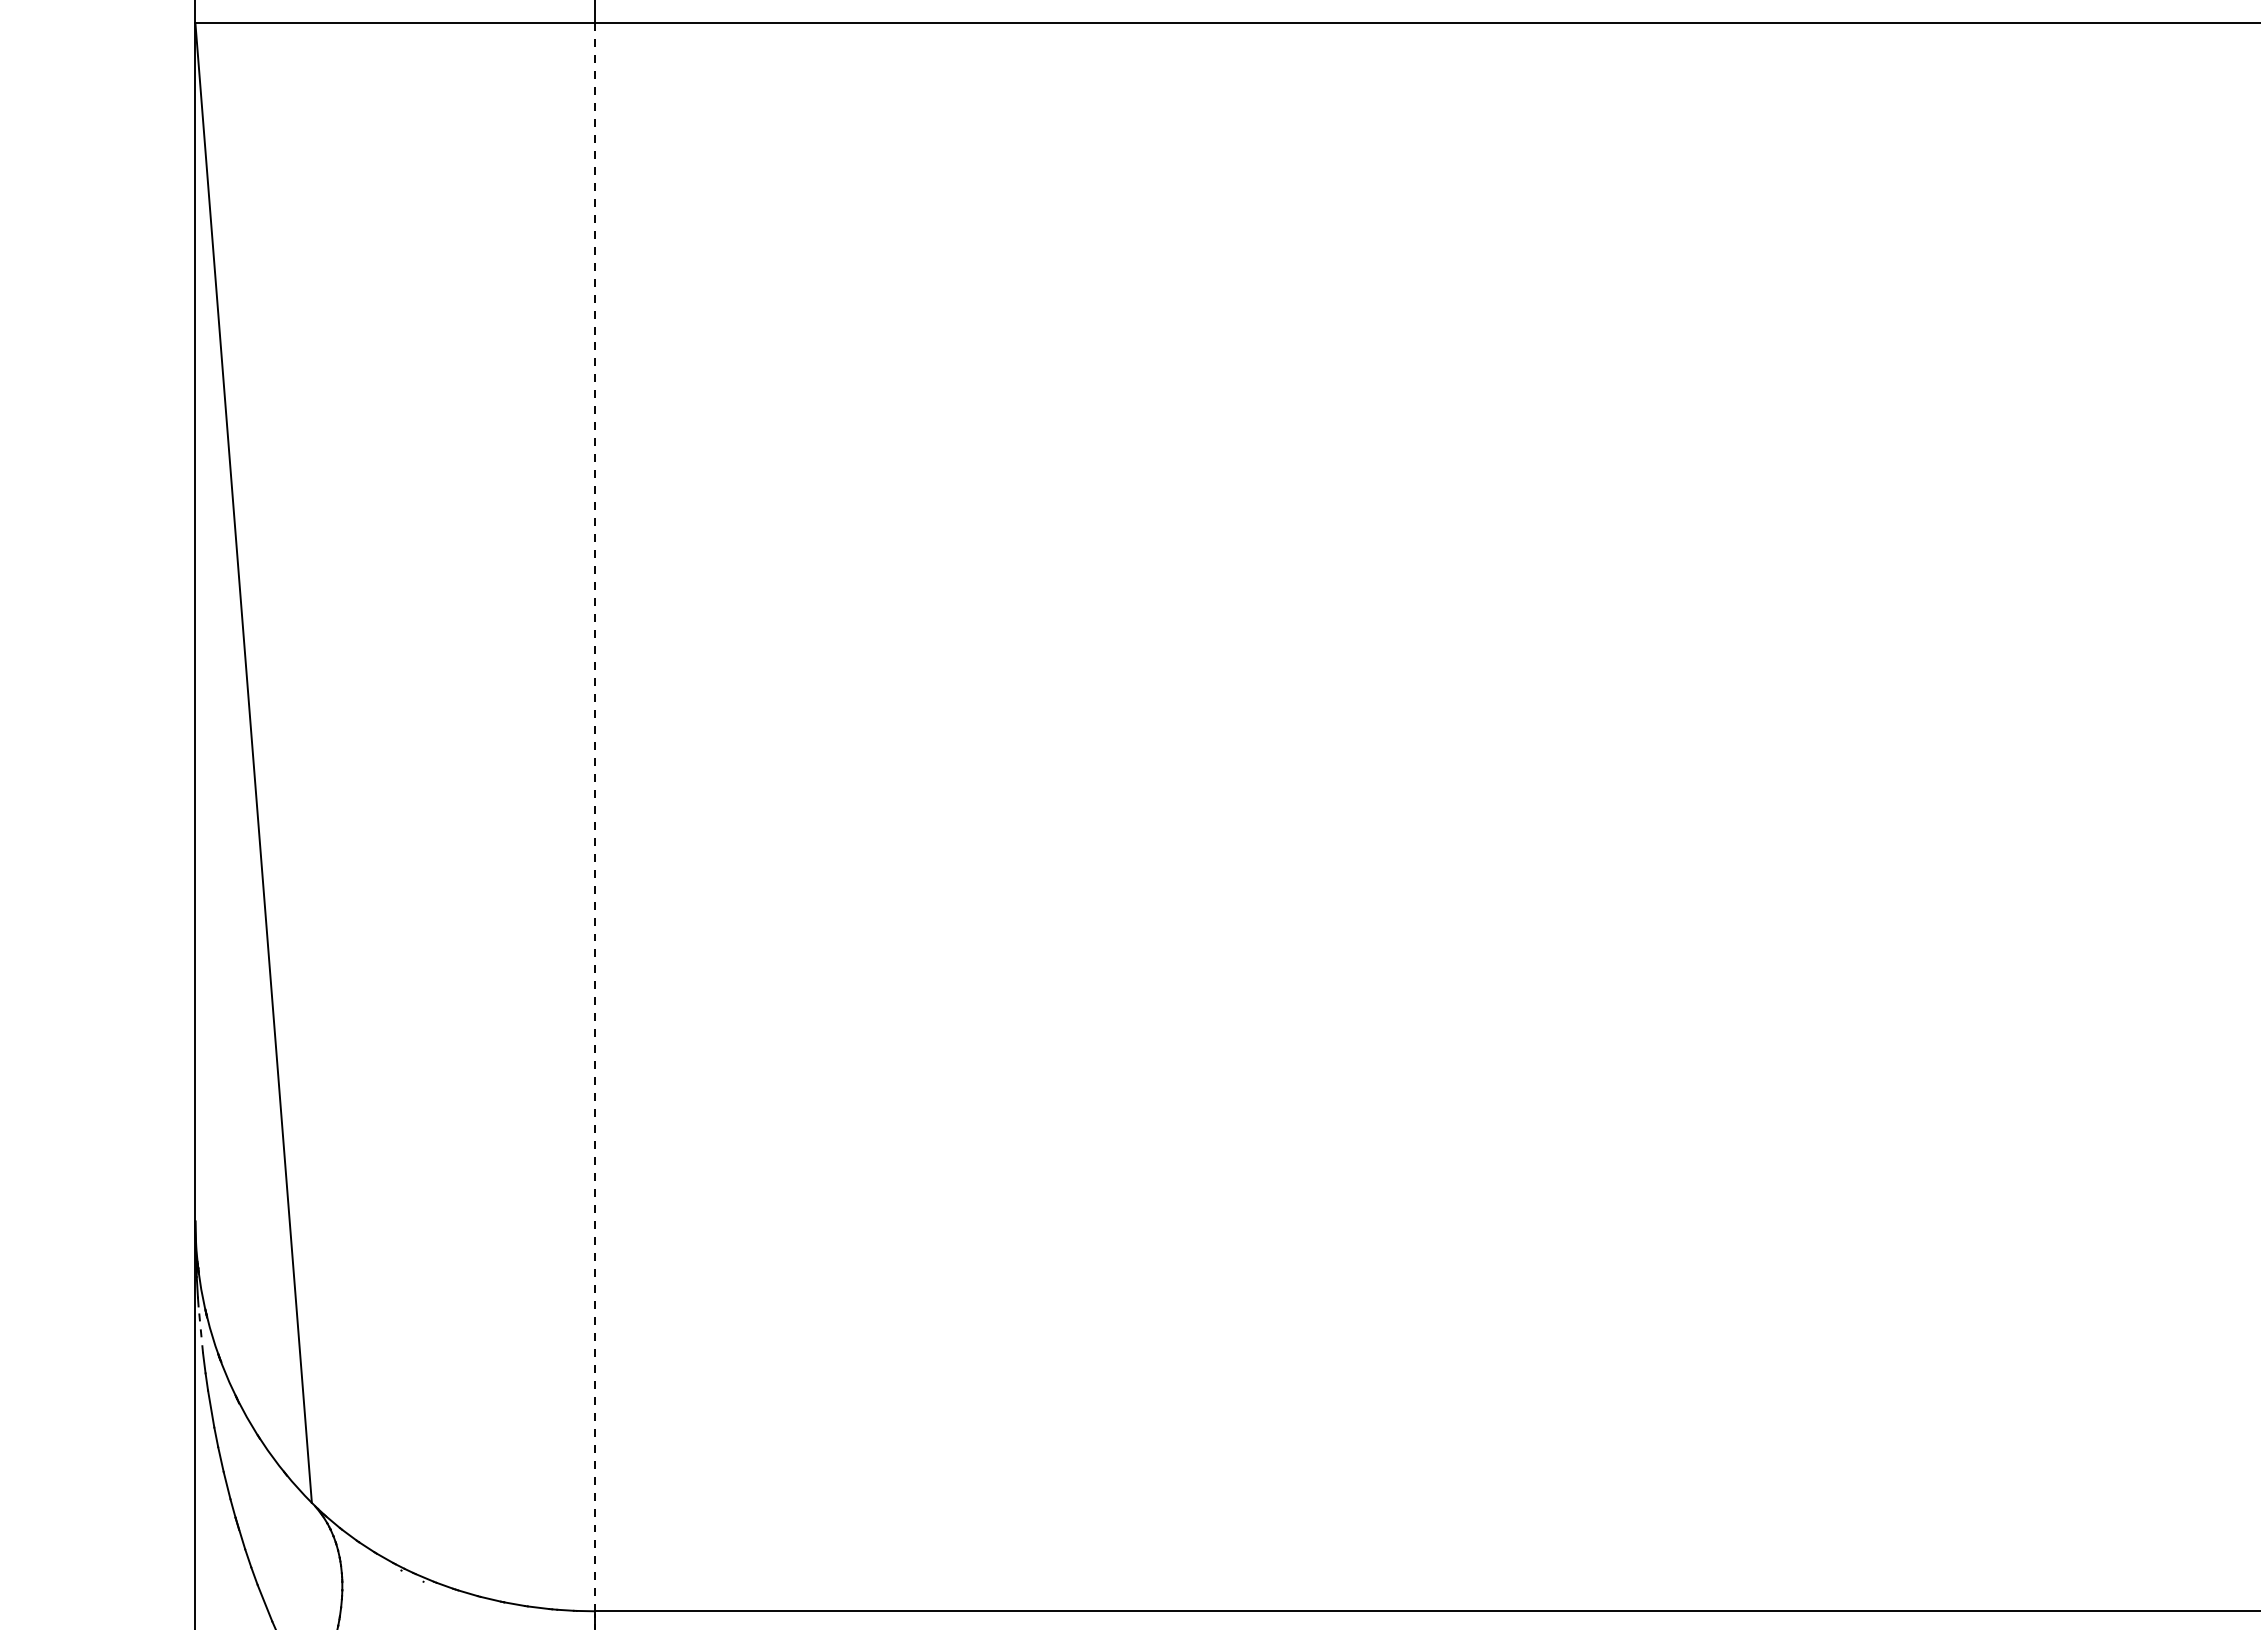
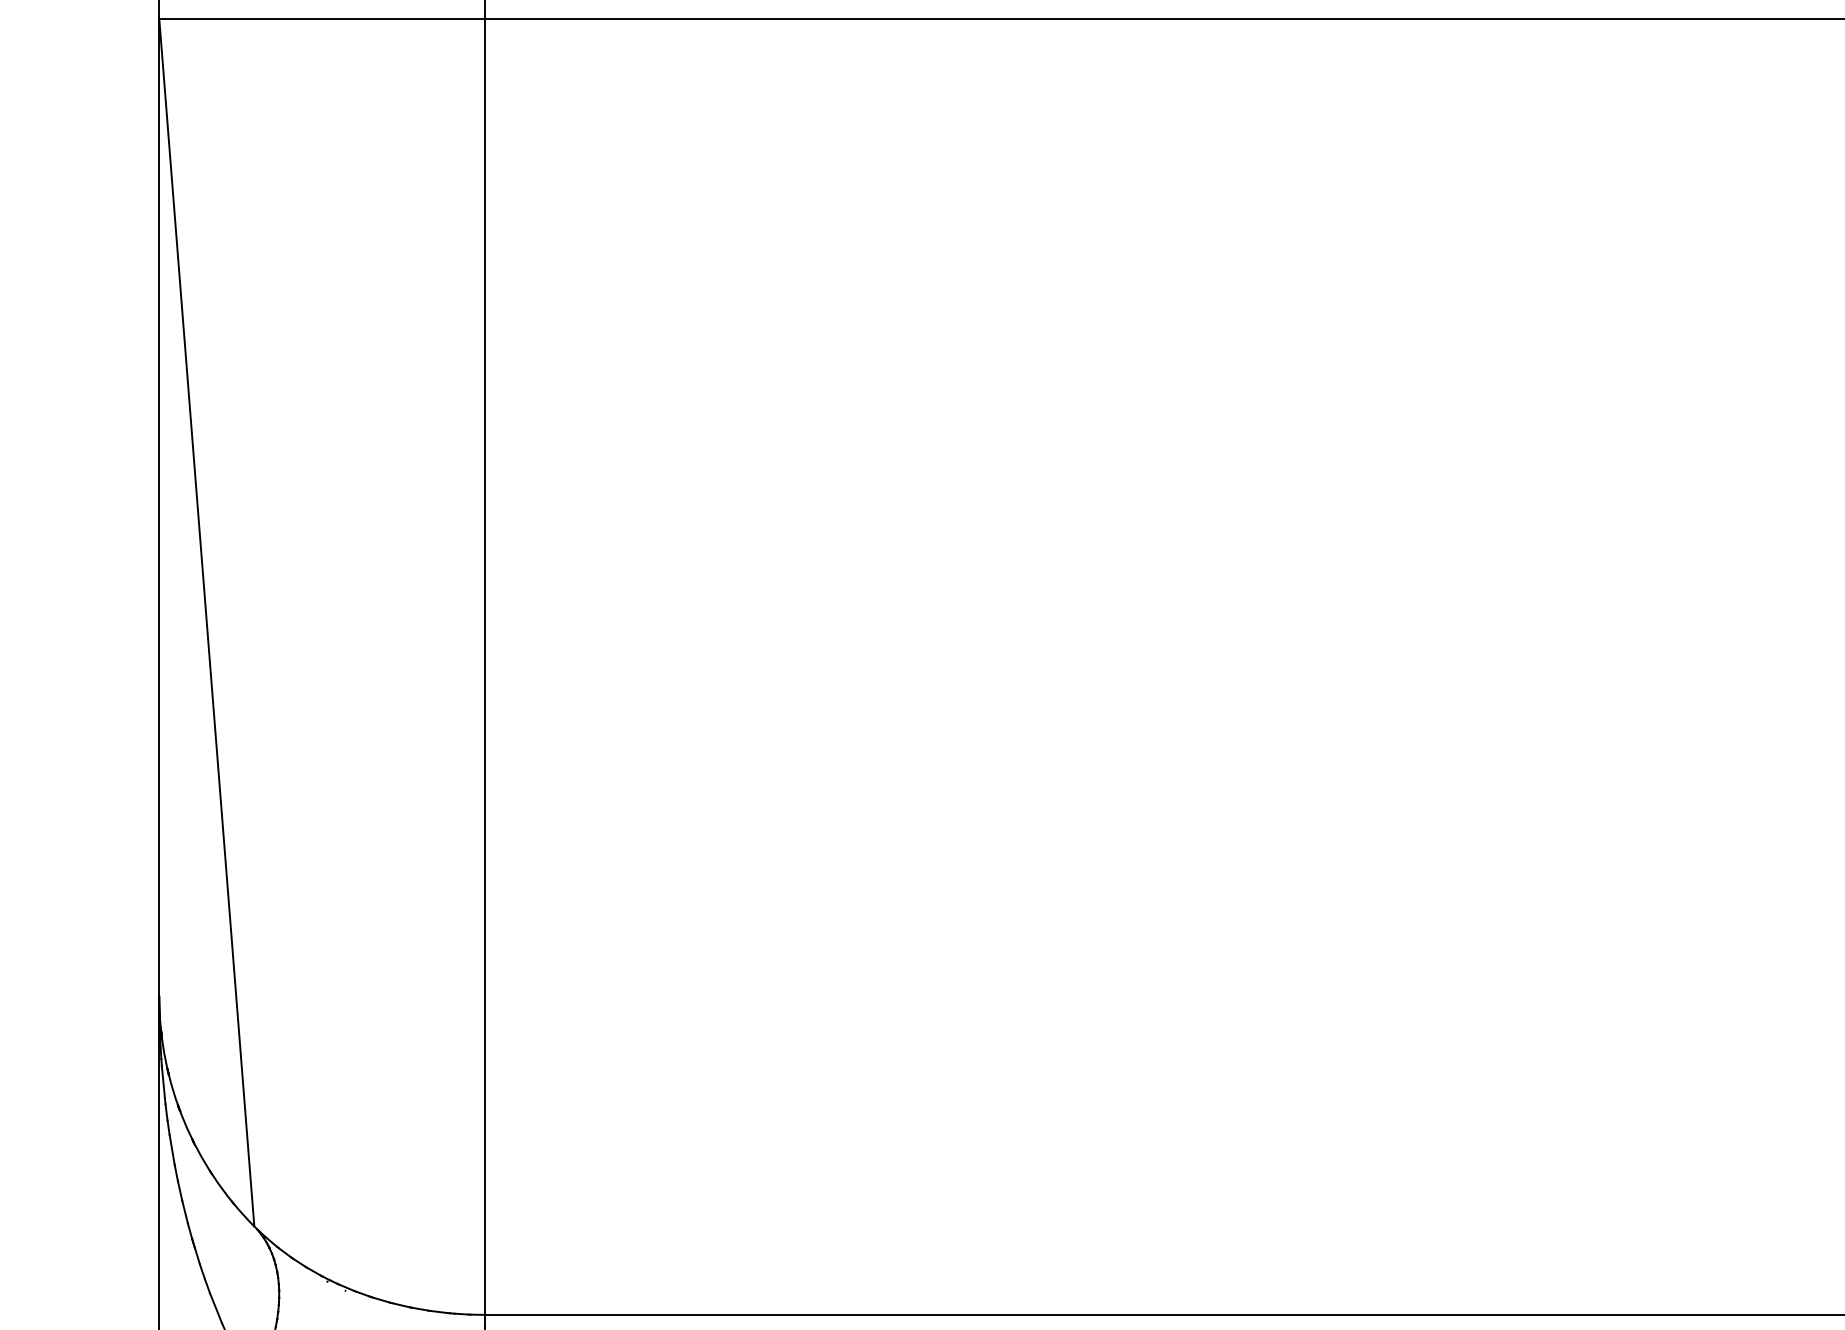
line: (594, 817) -> (485, 667), dashed -> solid
line: (200, 1329) -> (163, 1084), dashed -> solid

